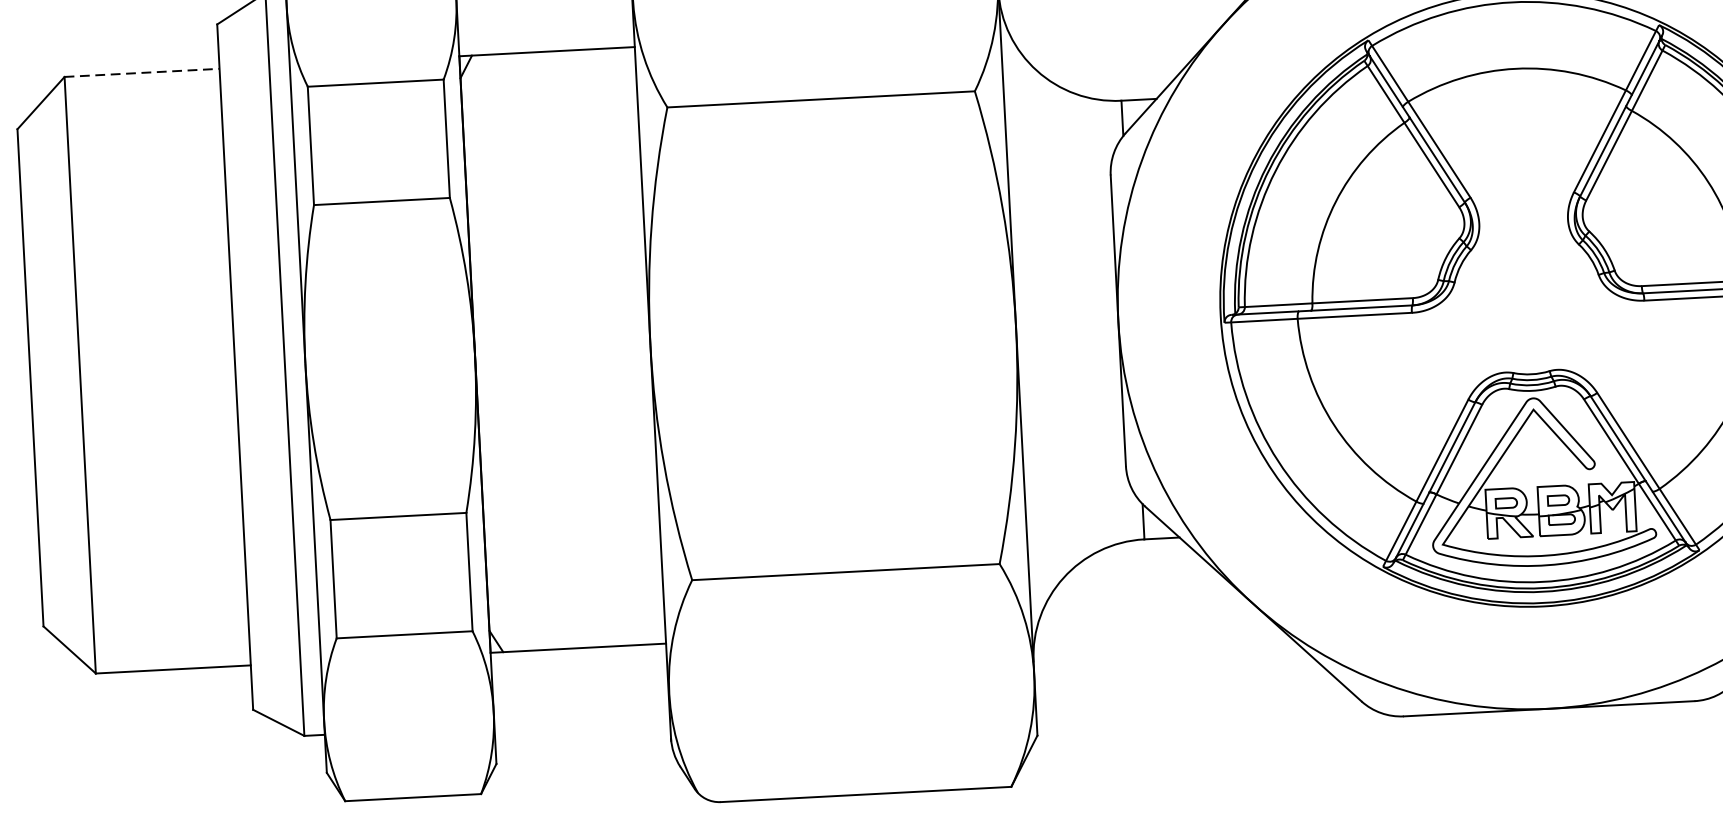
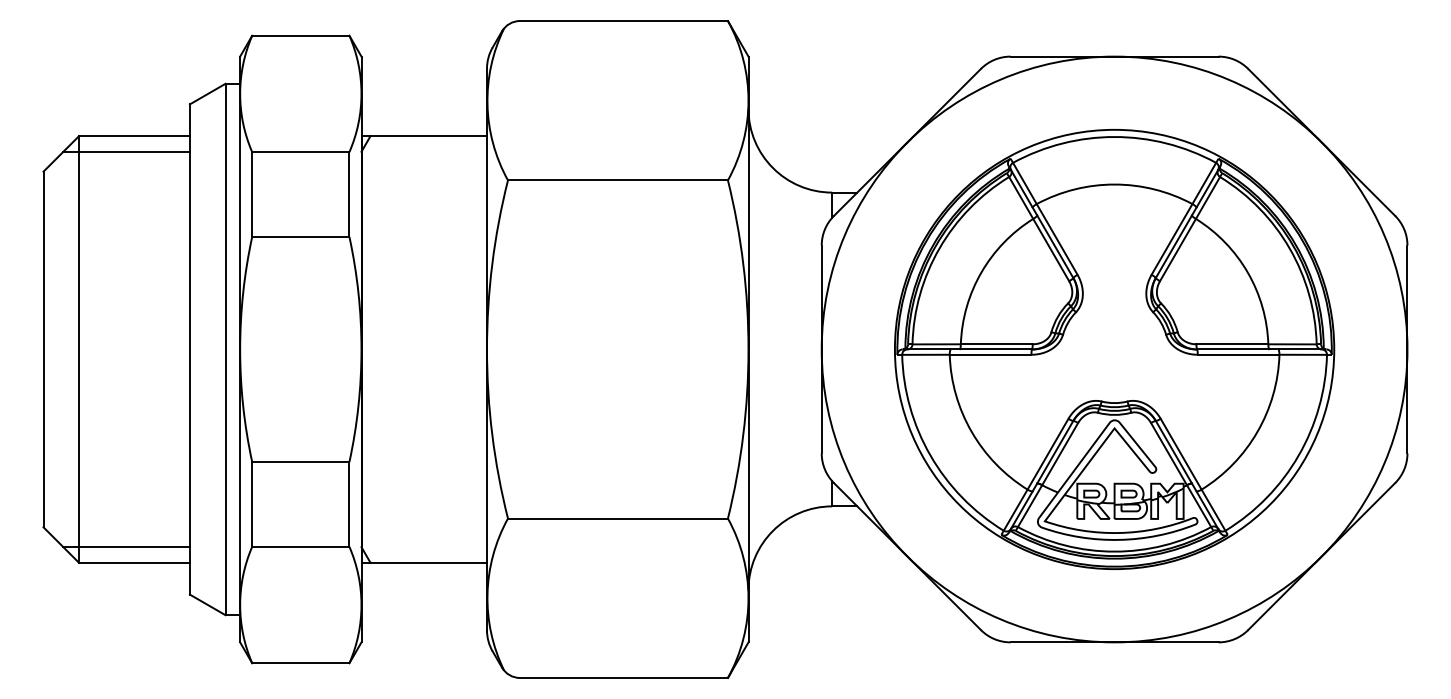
line: (143, 73) -> (135, 136), dashed -> solid
line: (131, 94) -> (126, 151), added
line: (161, 648) -> (126, 547), added

